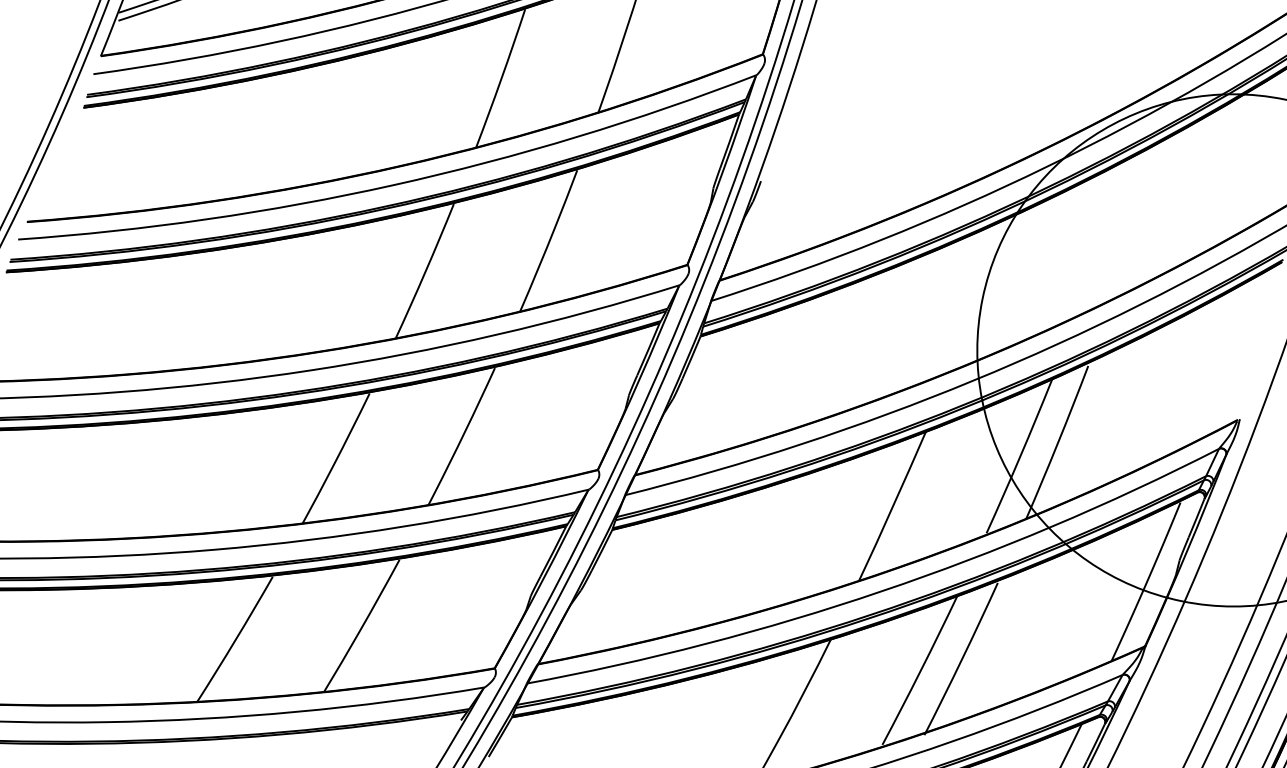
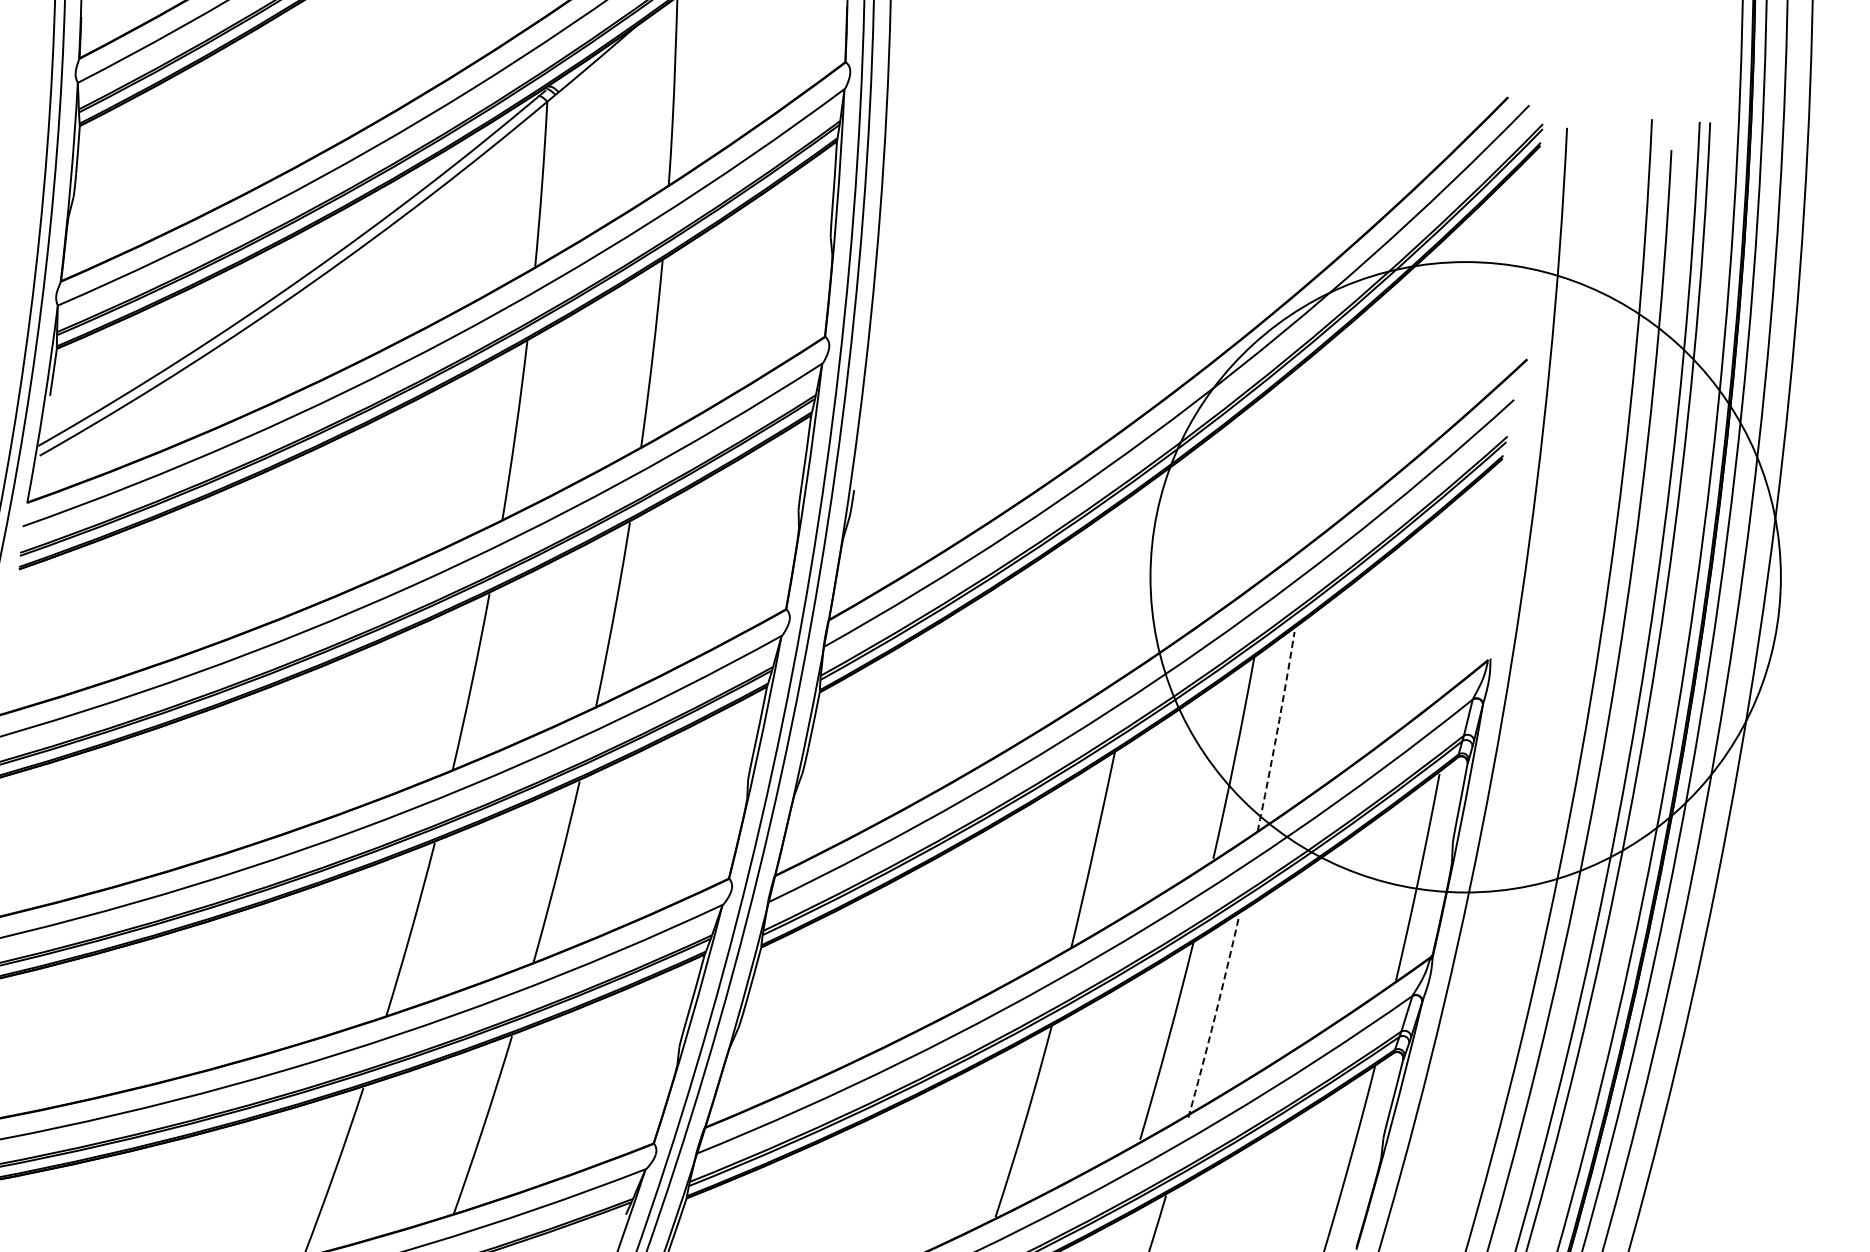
arc: (1058, 443) -> (1277, 732), solid -> dashed
arc: (961, 659) -> (1214, 1017), solid -> dashed

